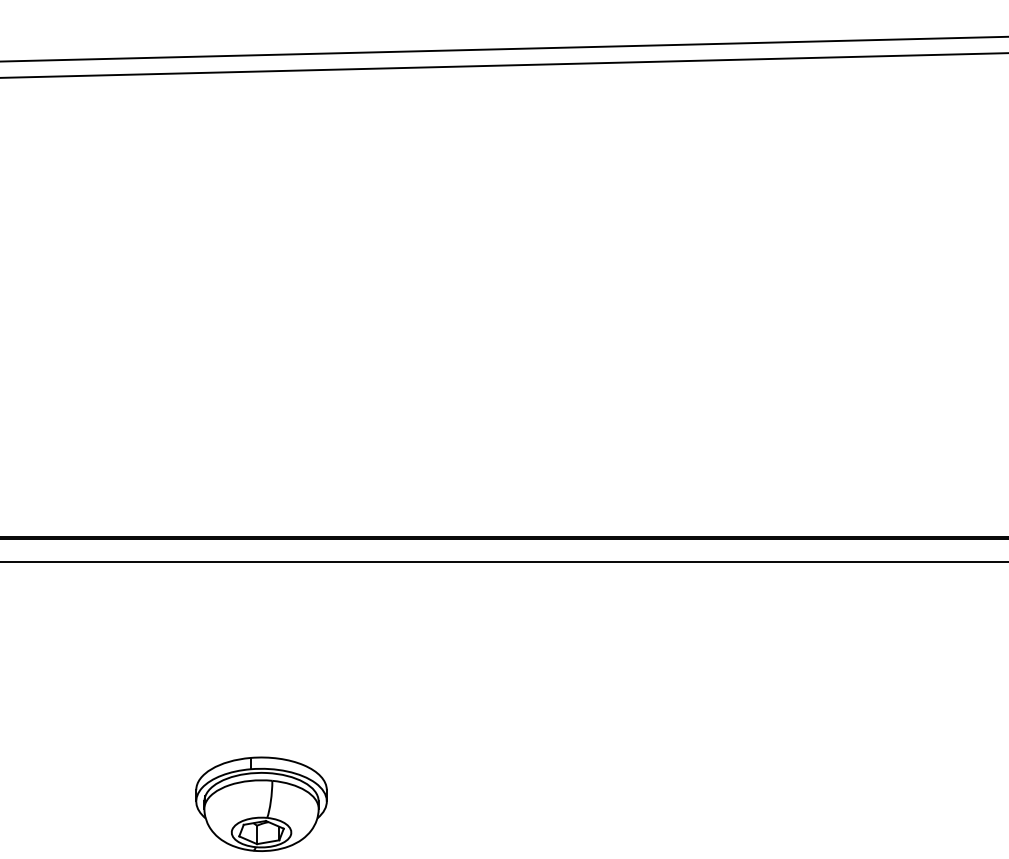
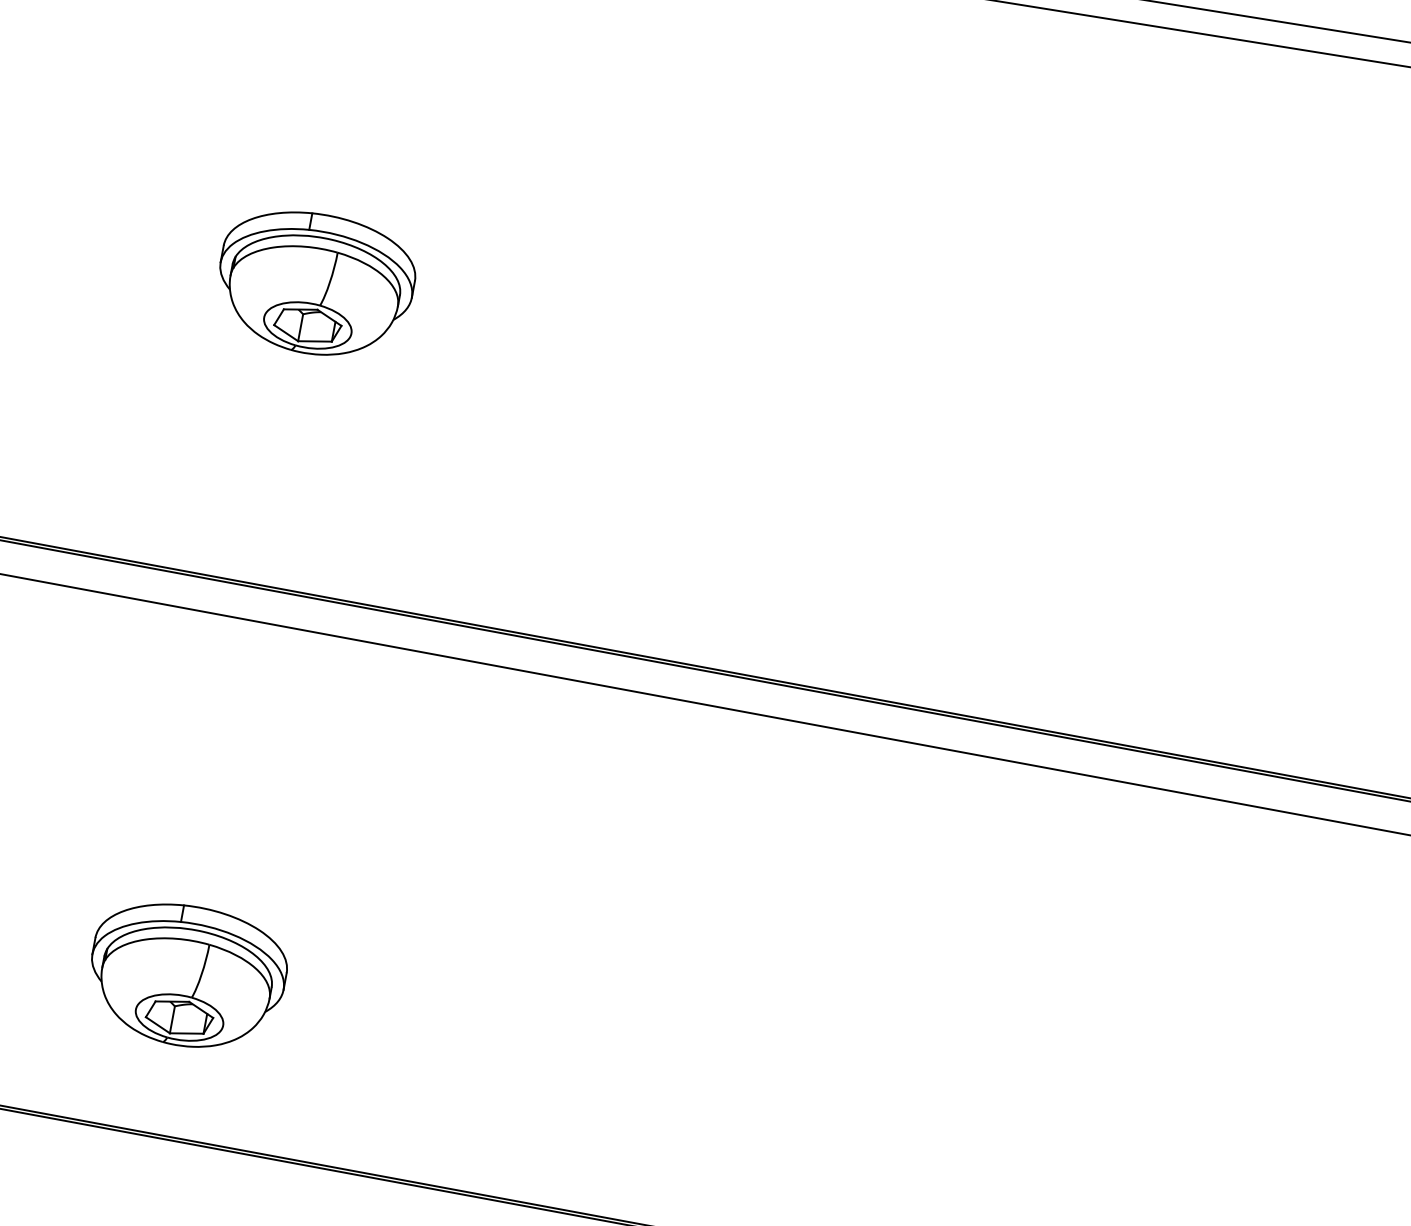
part: (261, 331) -> (315, 283), added

